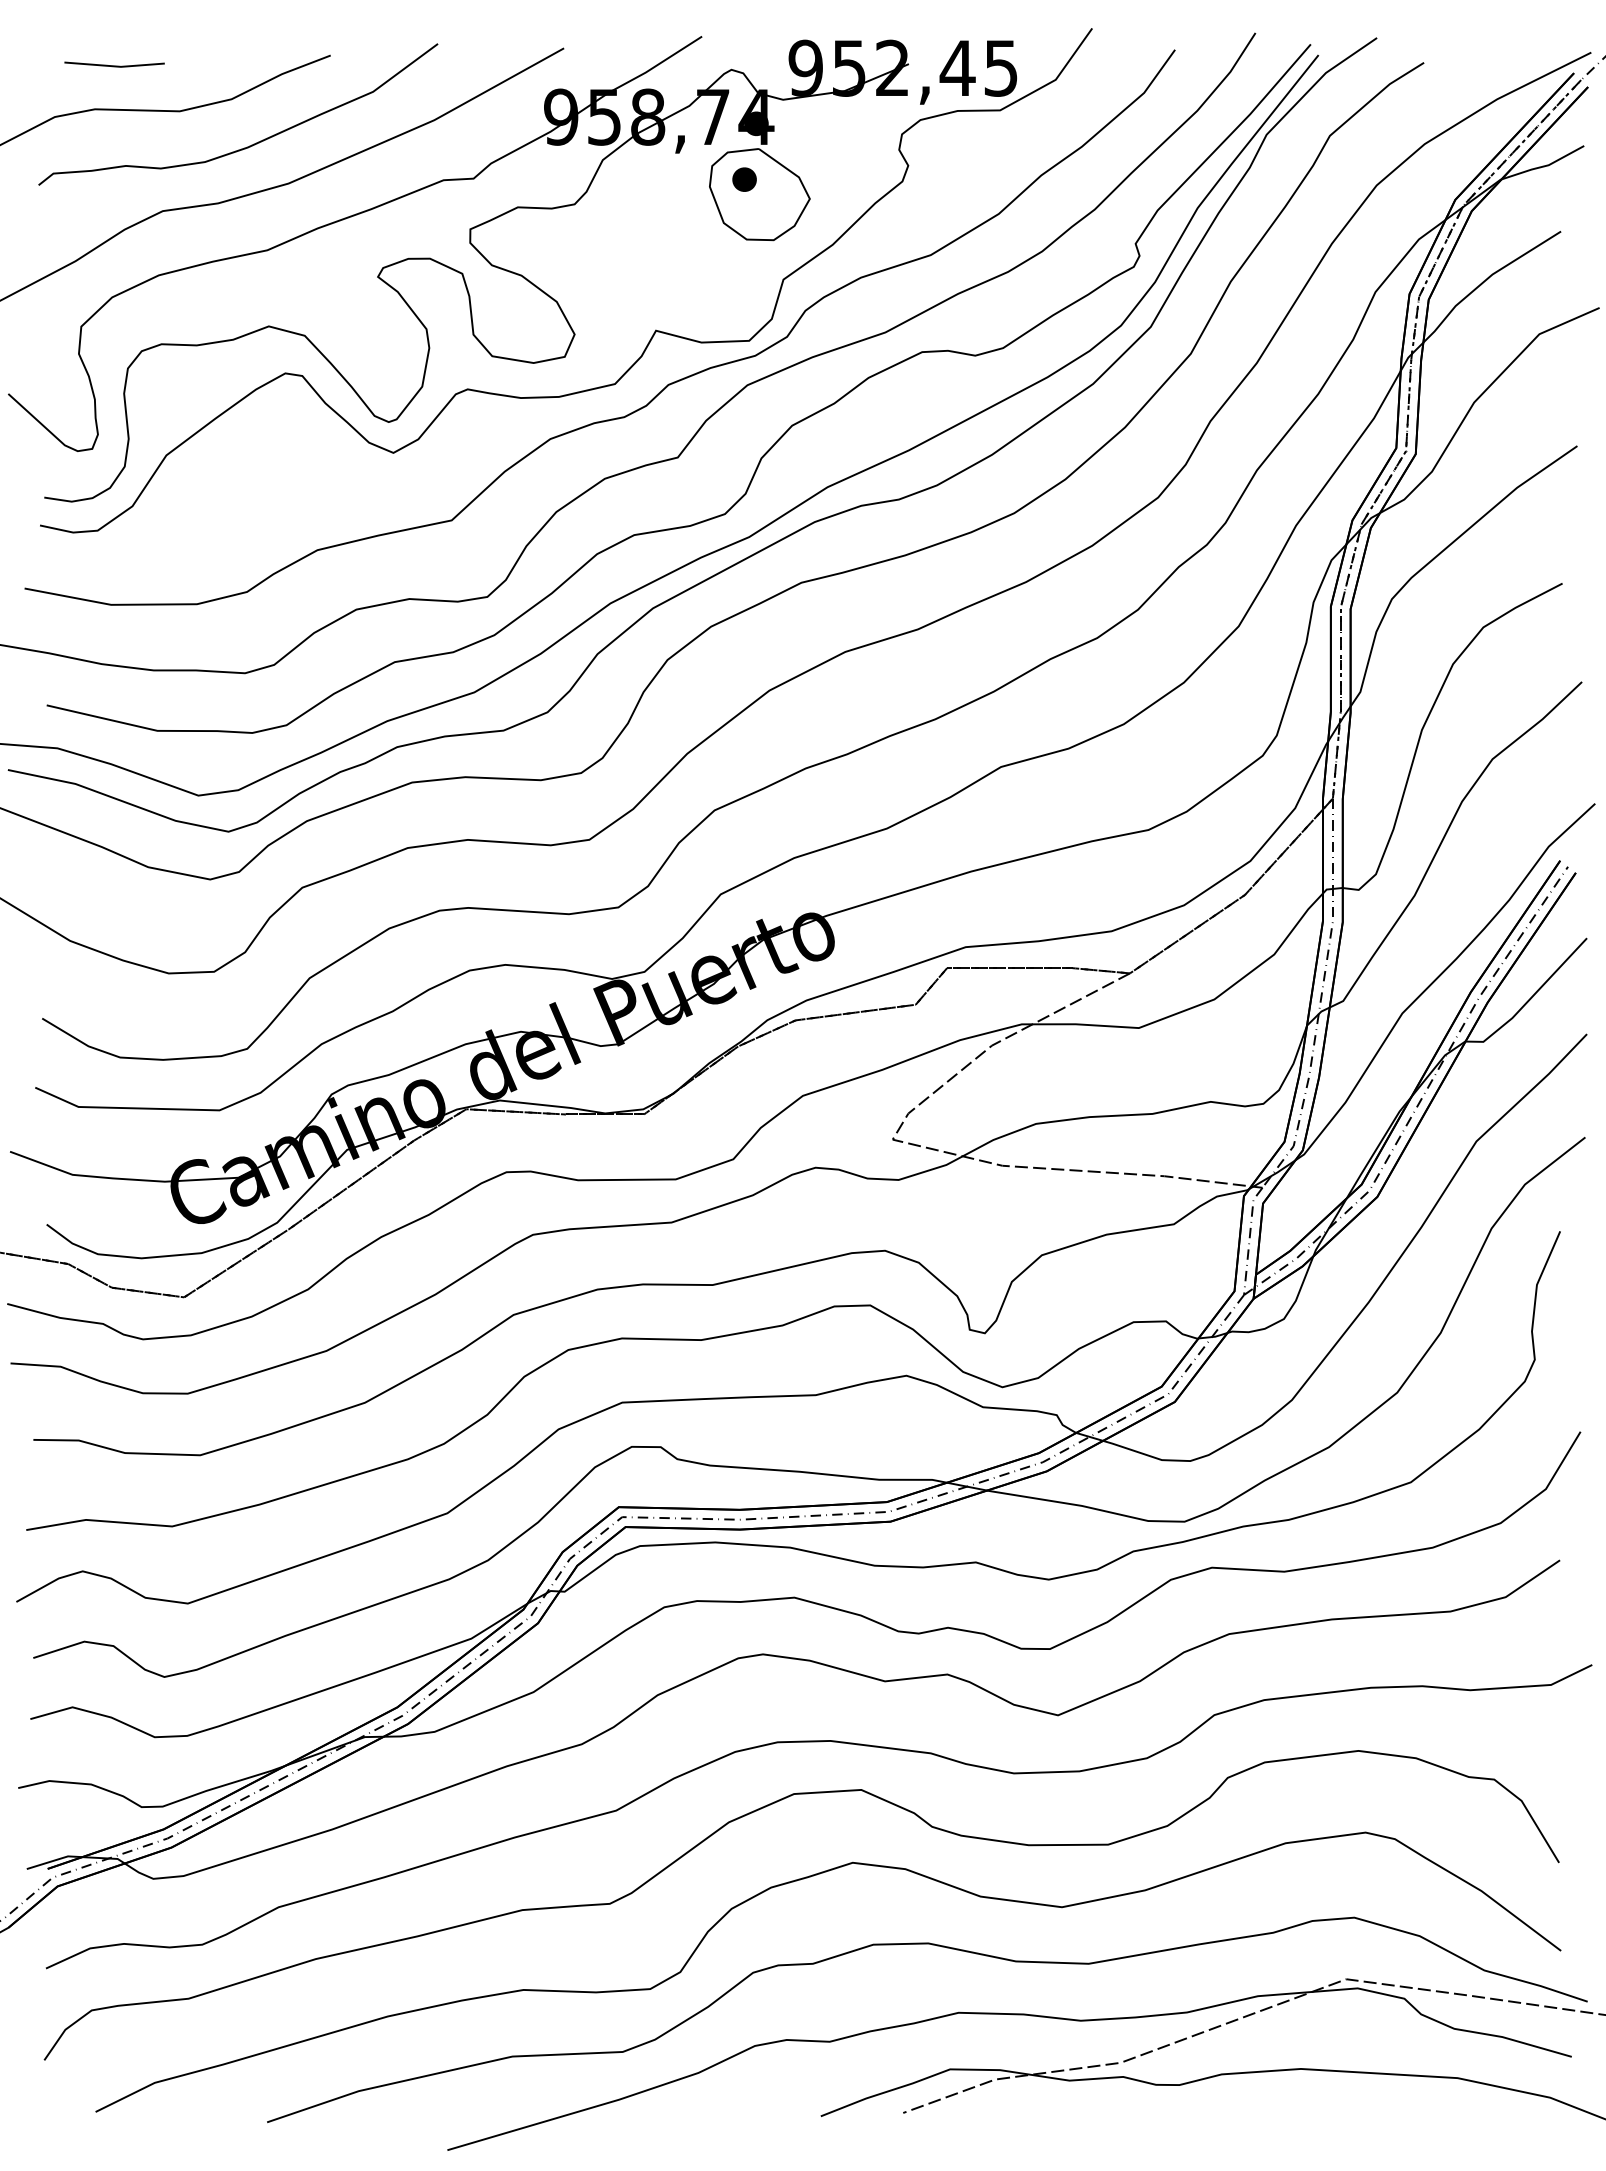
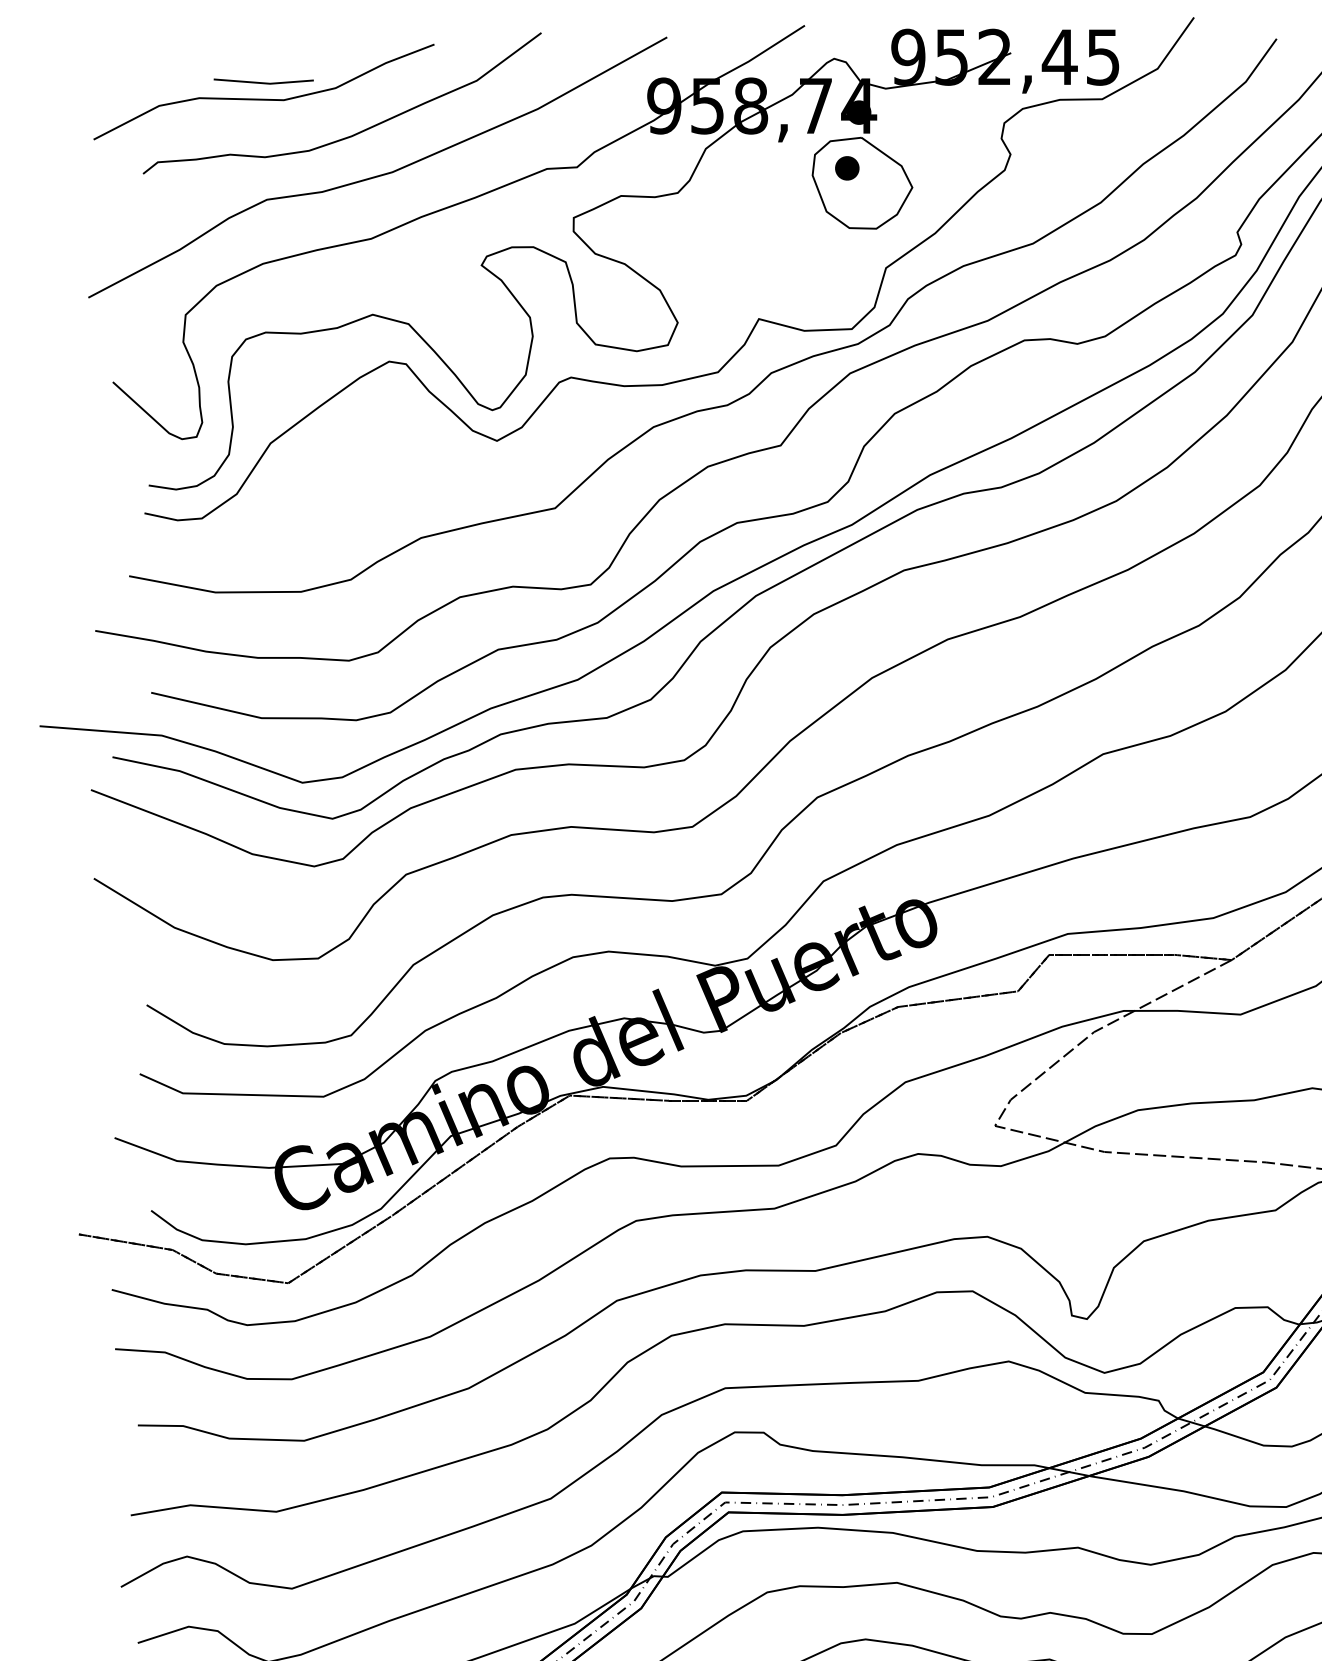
line: (114, 65) -> (263, 82), moved

